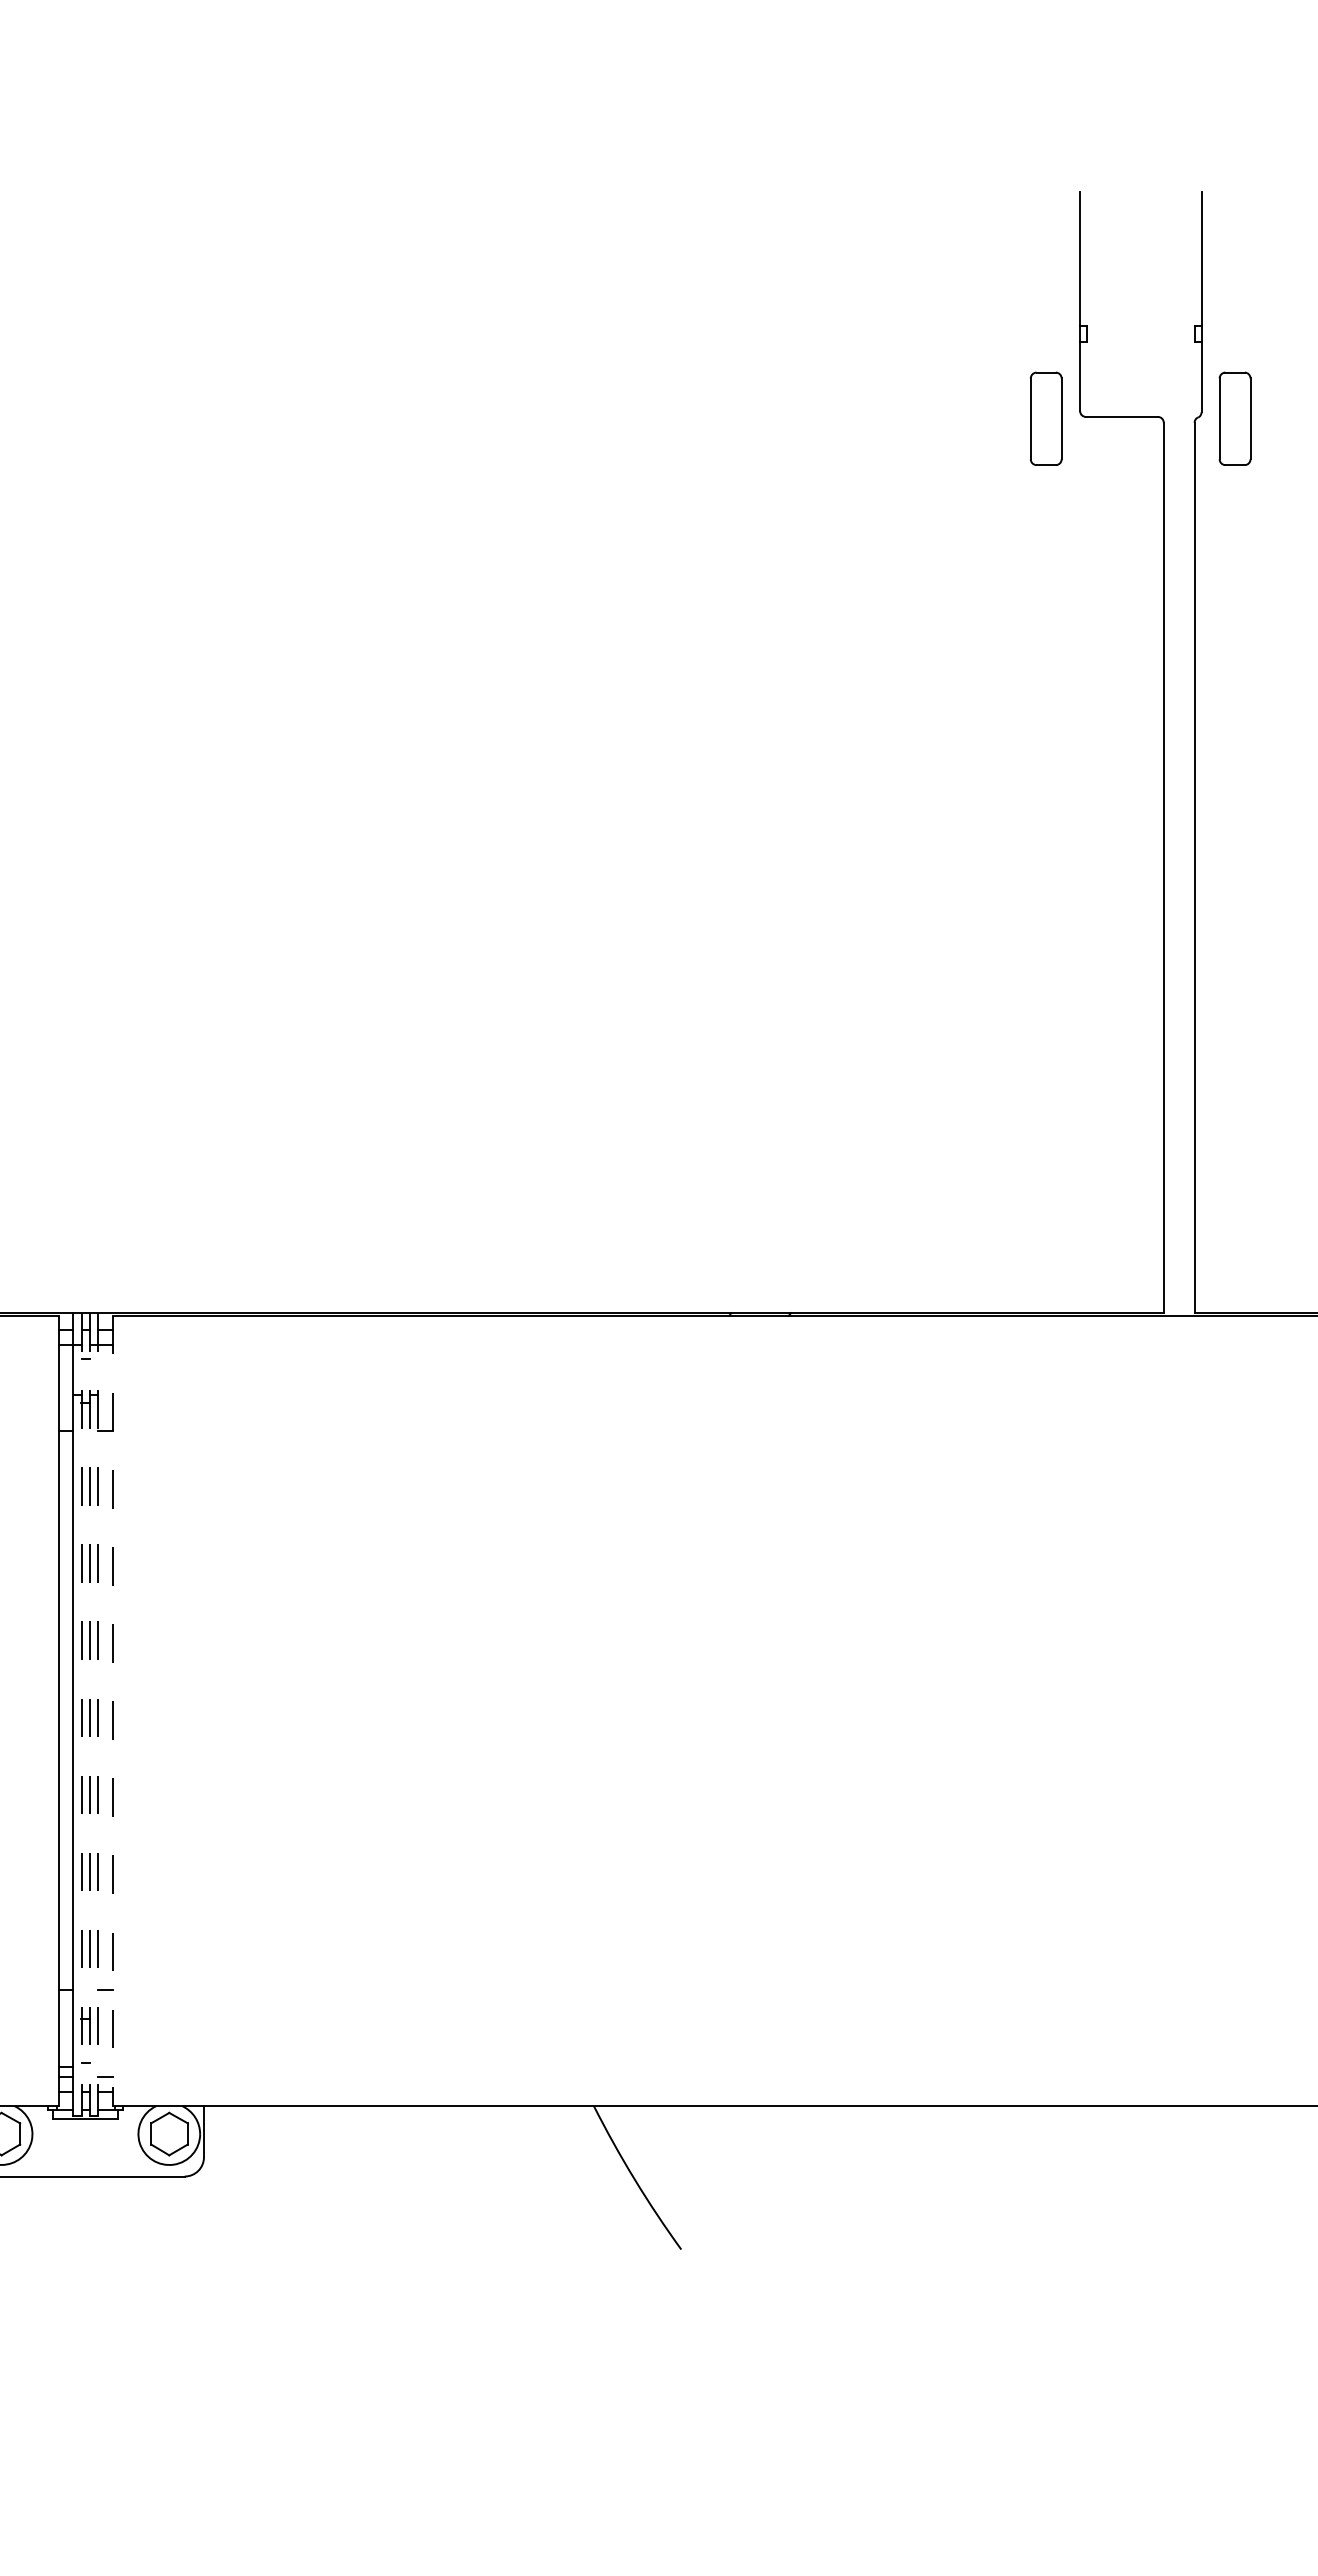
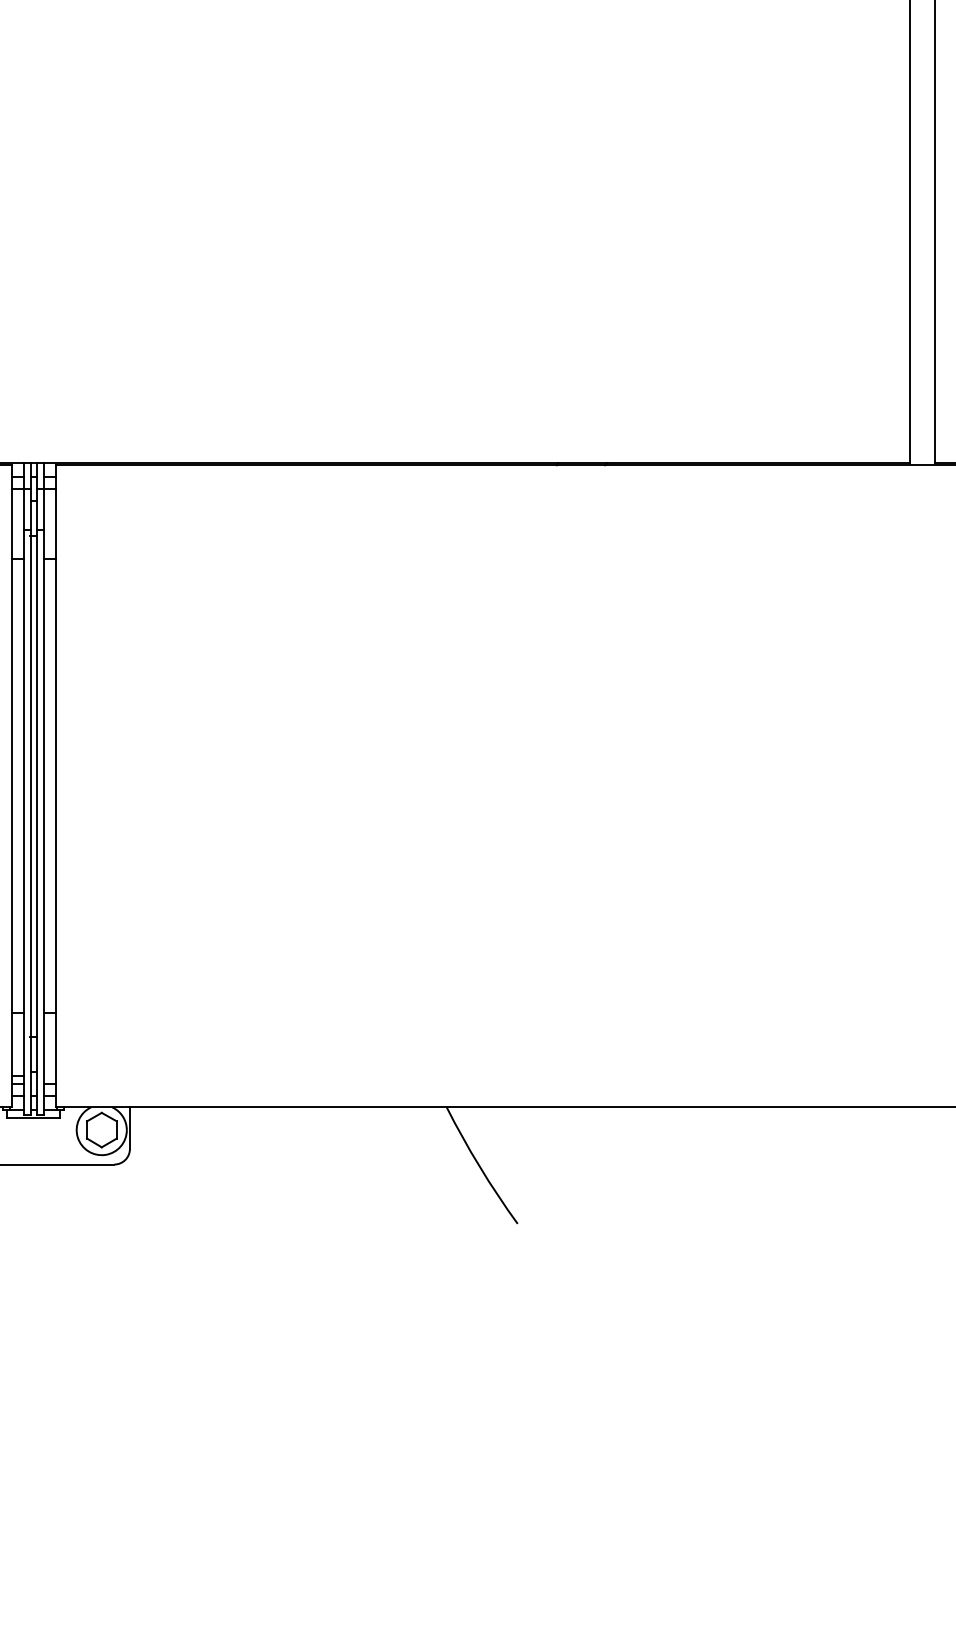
line: (112, 1711) -> (55, 786), dashed -> solid
line: (81, 1714) -> (30, 789), dashed -> solid
line: (89, 1714) -> (36, 789), dashed -> solid
line: (98, 1714) -> (44, 789), dashed -> solid

